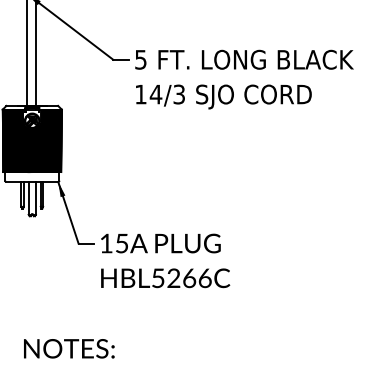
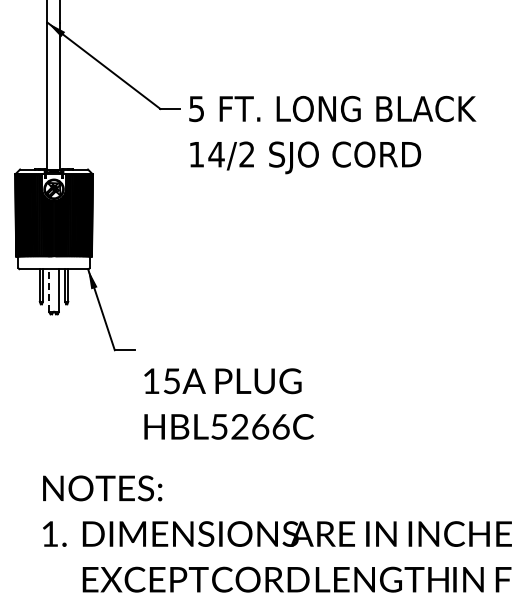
text: (178, 94) -> (246, 154), 14/3 -> 14/2
line: (28, 198) -> (49, 290), solid -> dashed
text: (165, 260) -> (228, 403), moved

